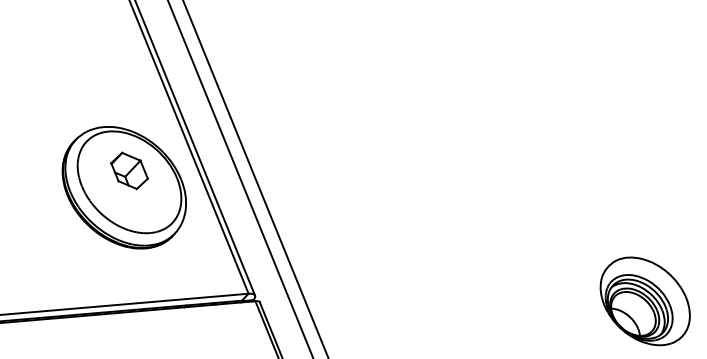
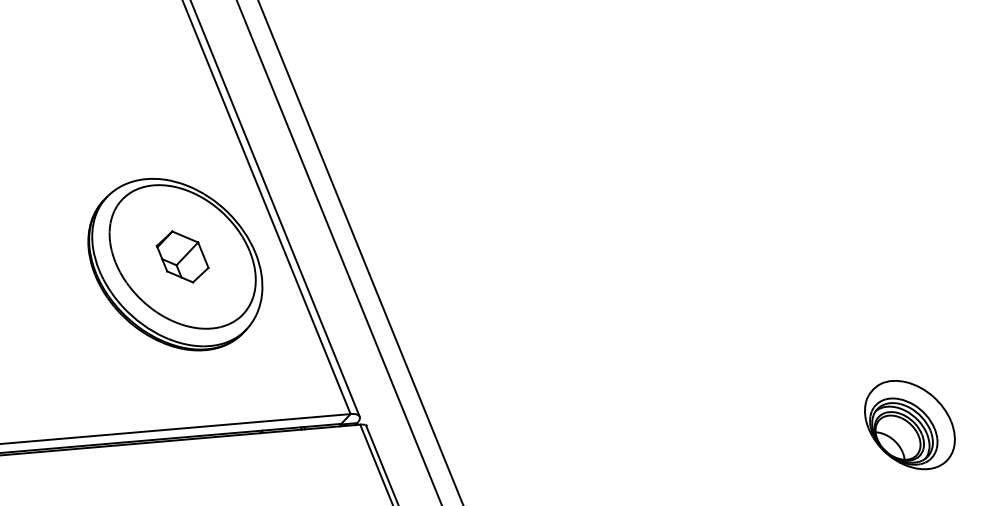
part: (129, 170) -> (182, 256), moved
part: (644, 301) -> (909, 425), size x0.71

